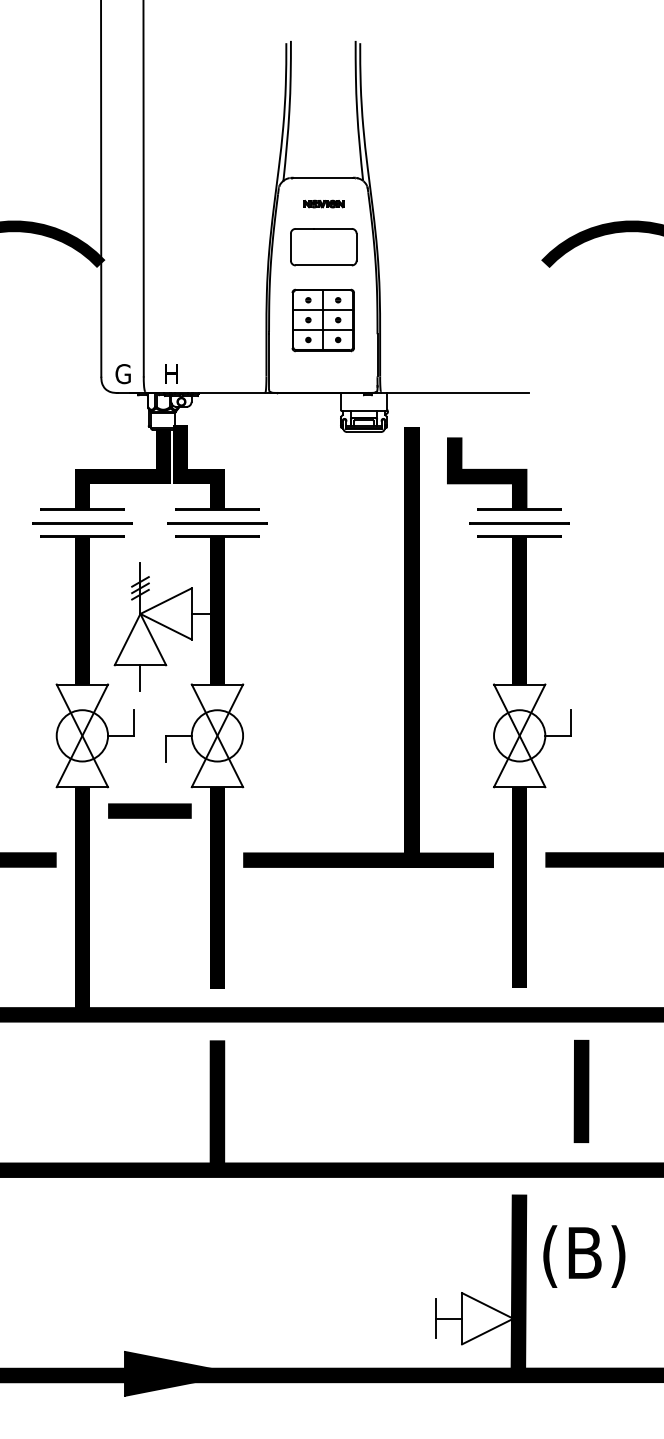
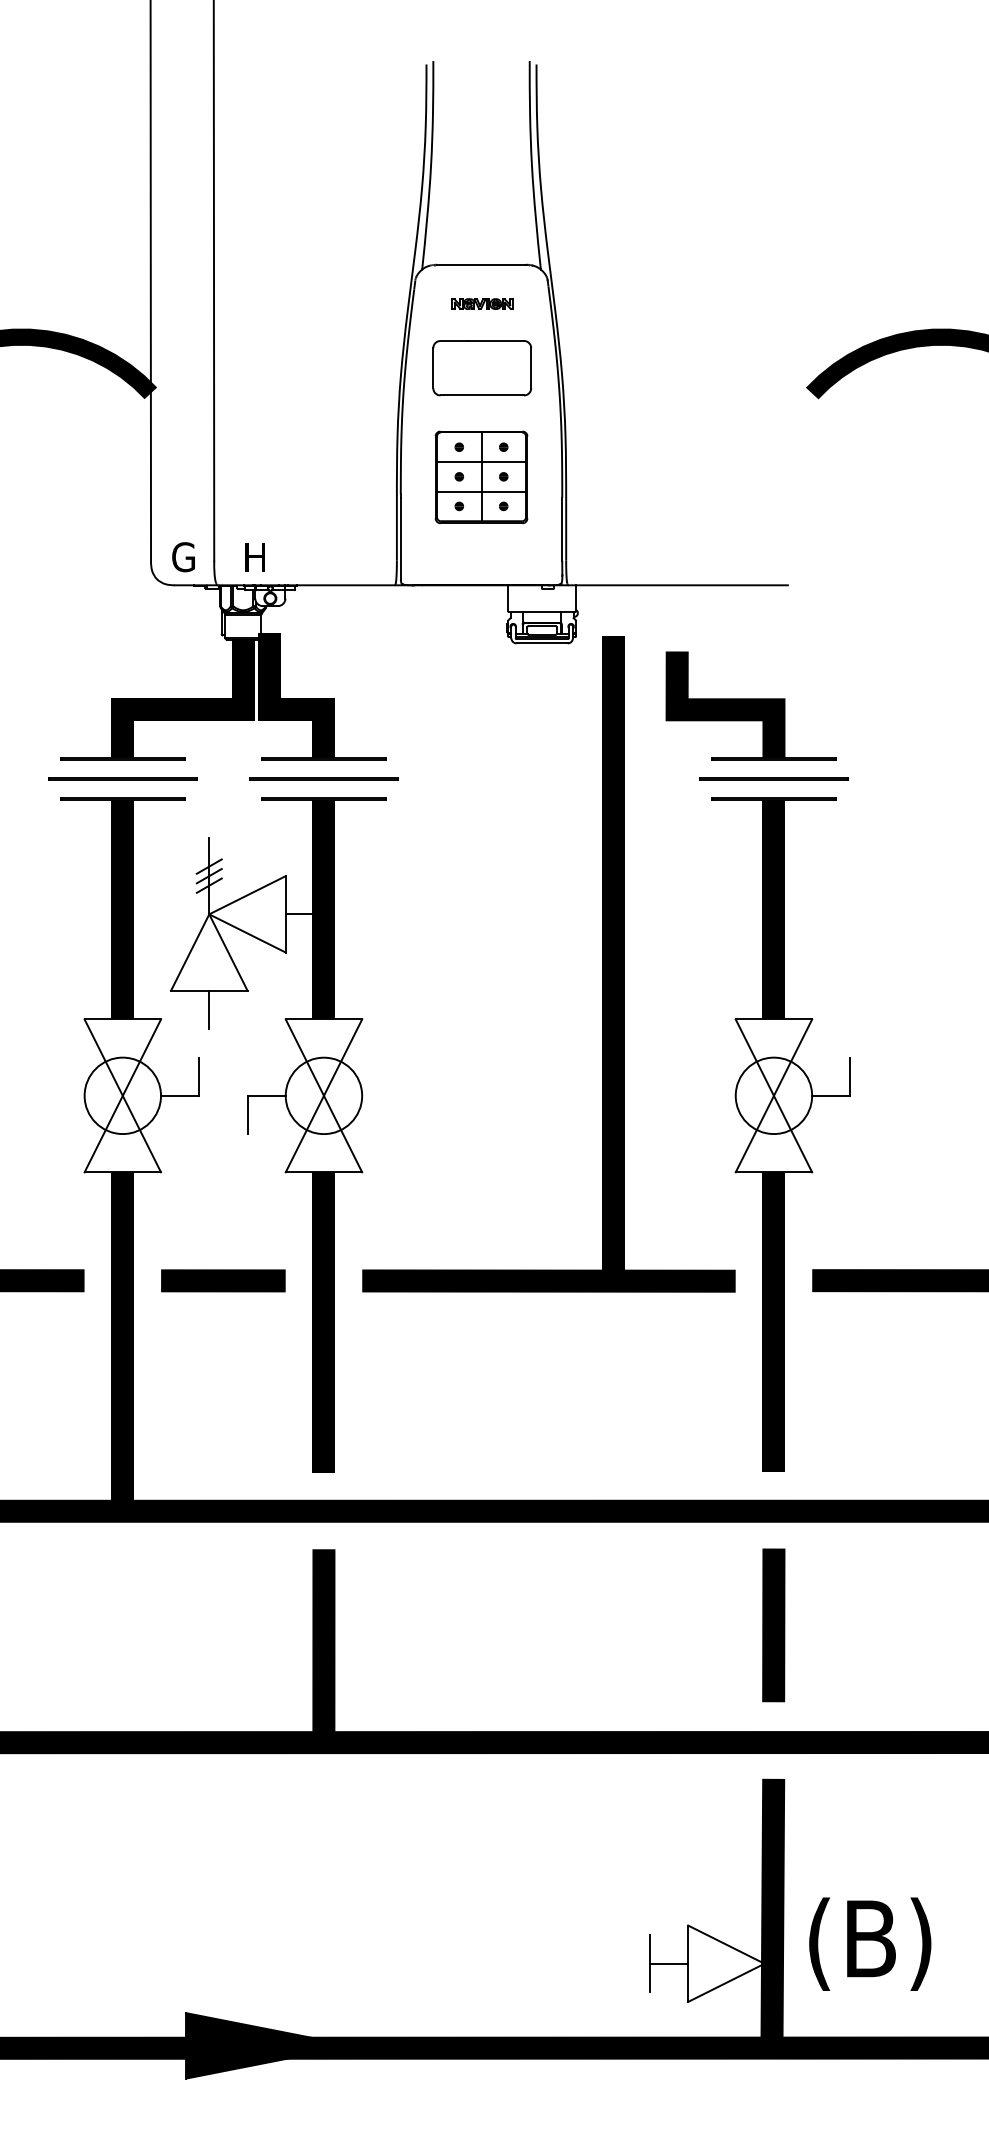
line: (149, 810) -> (222, 1279), moved
line: (581, 1090) -> (773, 1623), moved
text: (584, 1256) -> (870, 1944), moved

